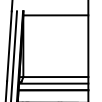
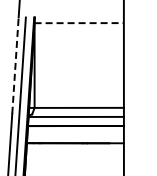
line: (56, 15) -> (79, 23), solid -> dashed
line: (9, 46) -> (15, 65), solid -> dashed

